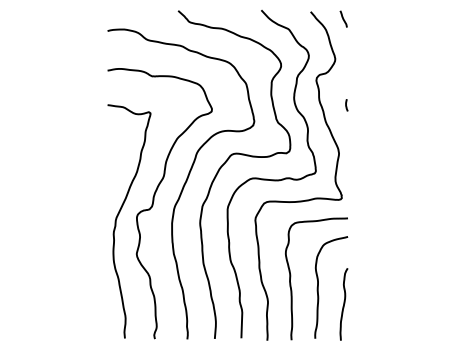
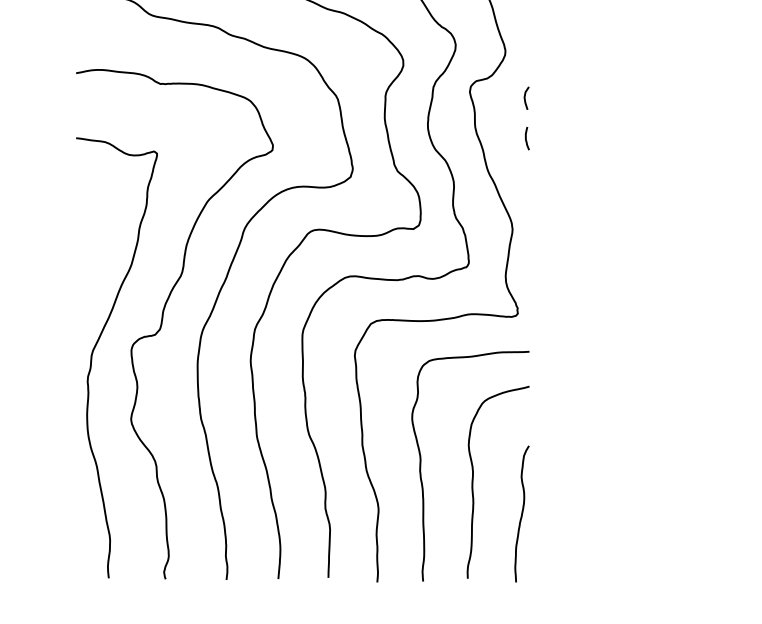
curve: (346, 83) -> (526, 97), added

